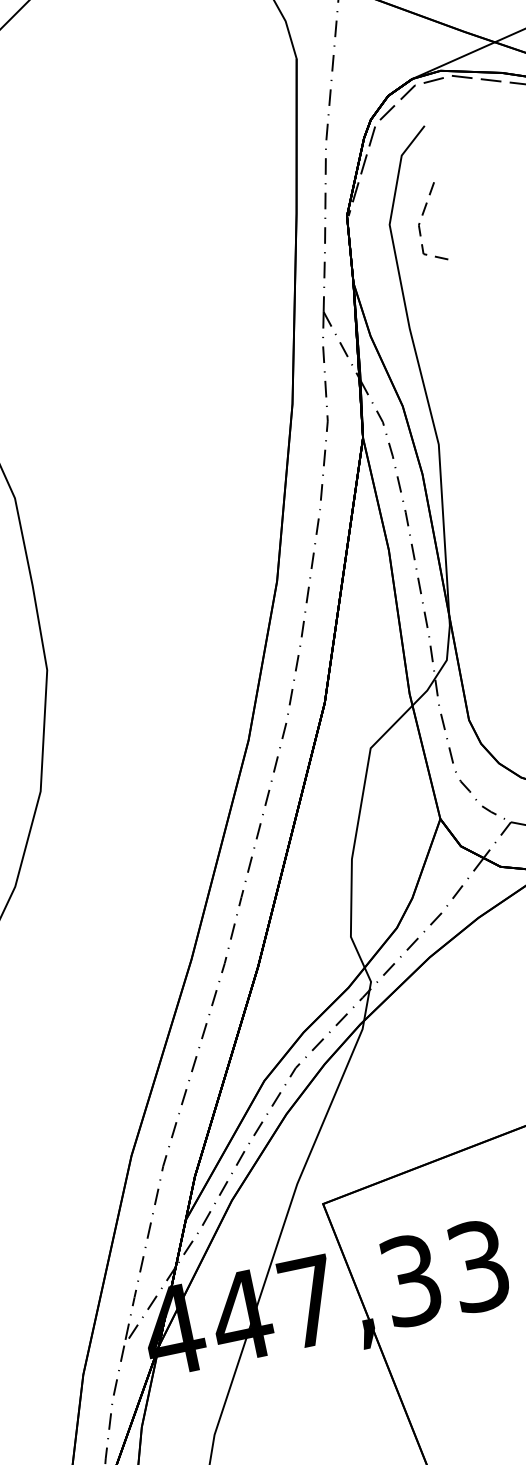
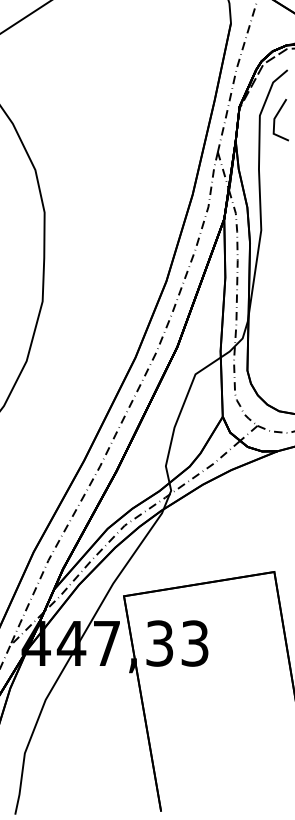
line: (420, 231) -> (274, 122), dashed -> solid

